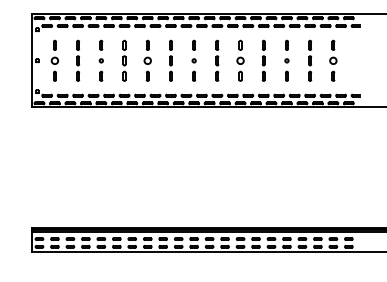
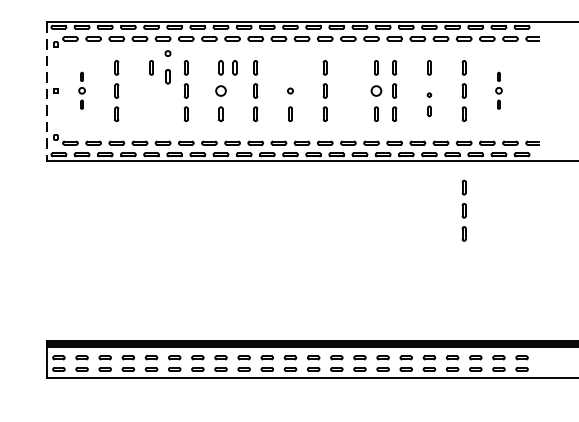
part: (194, 44) -> (235, 66), moved
part: (54, 60) -> (81, 90), size x0.6
part: (240, 60) -> (376, 90), moved
part: (333, 60) -> (499, 90), size x0.6
line: (31, 61) -> (46, 91), solid -> dashed
part: (100, 69) -> (166, 66), moved
part: (286, 69) -> (428, 103), size x0.7
line: (310, 140) -> (464, 210), added

